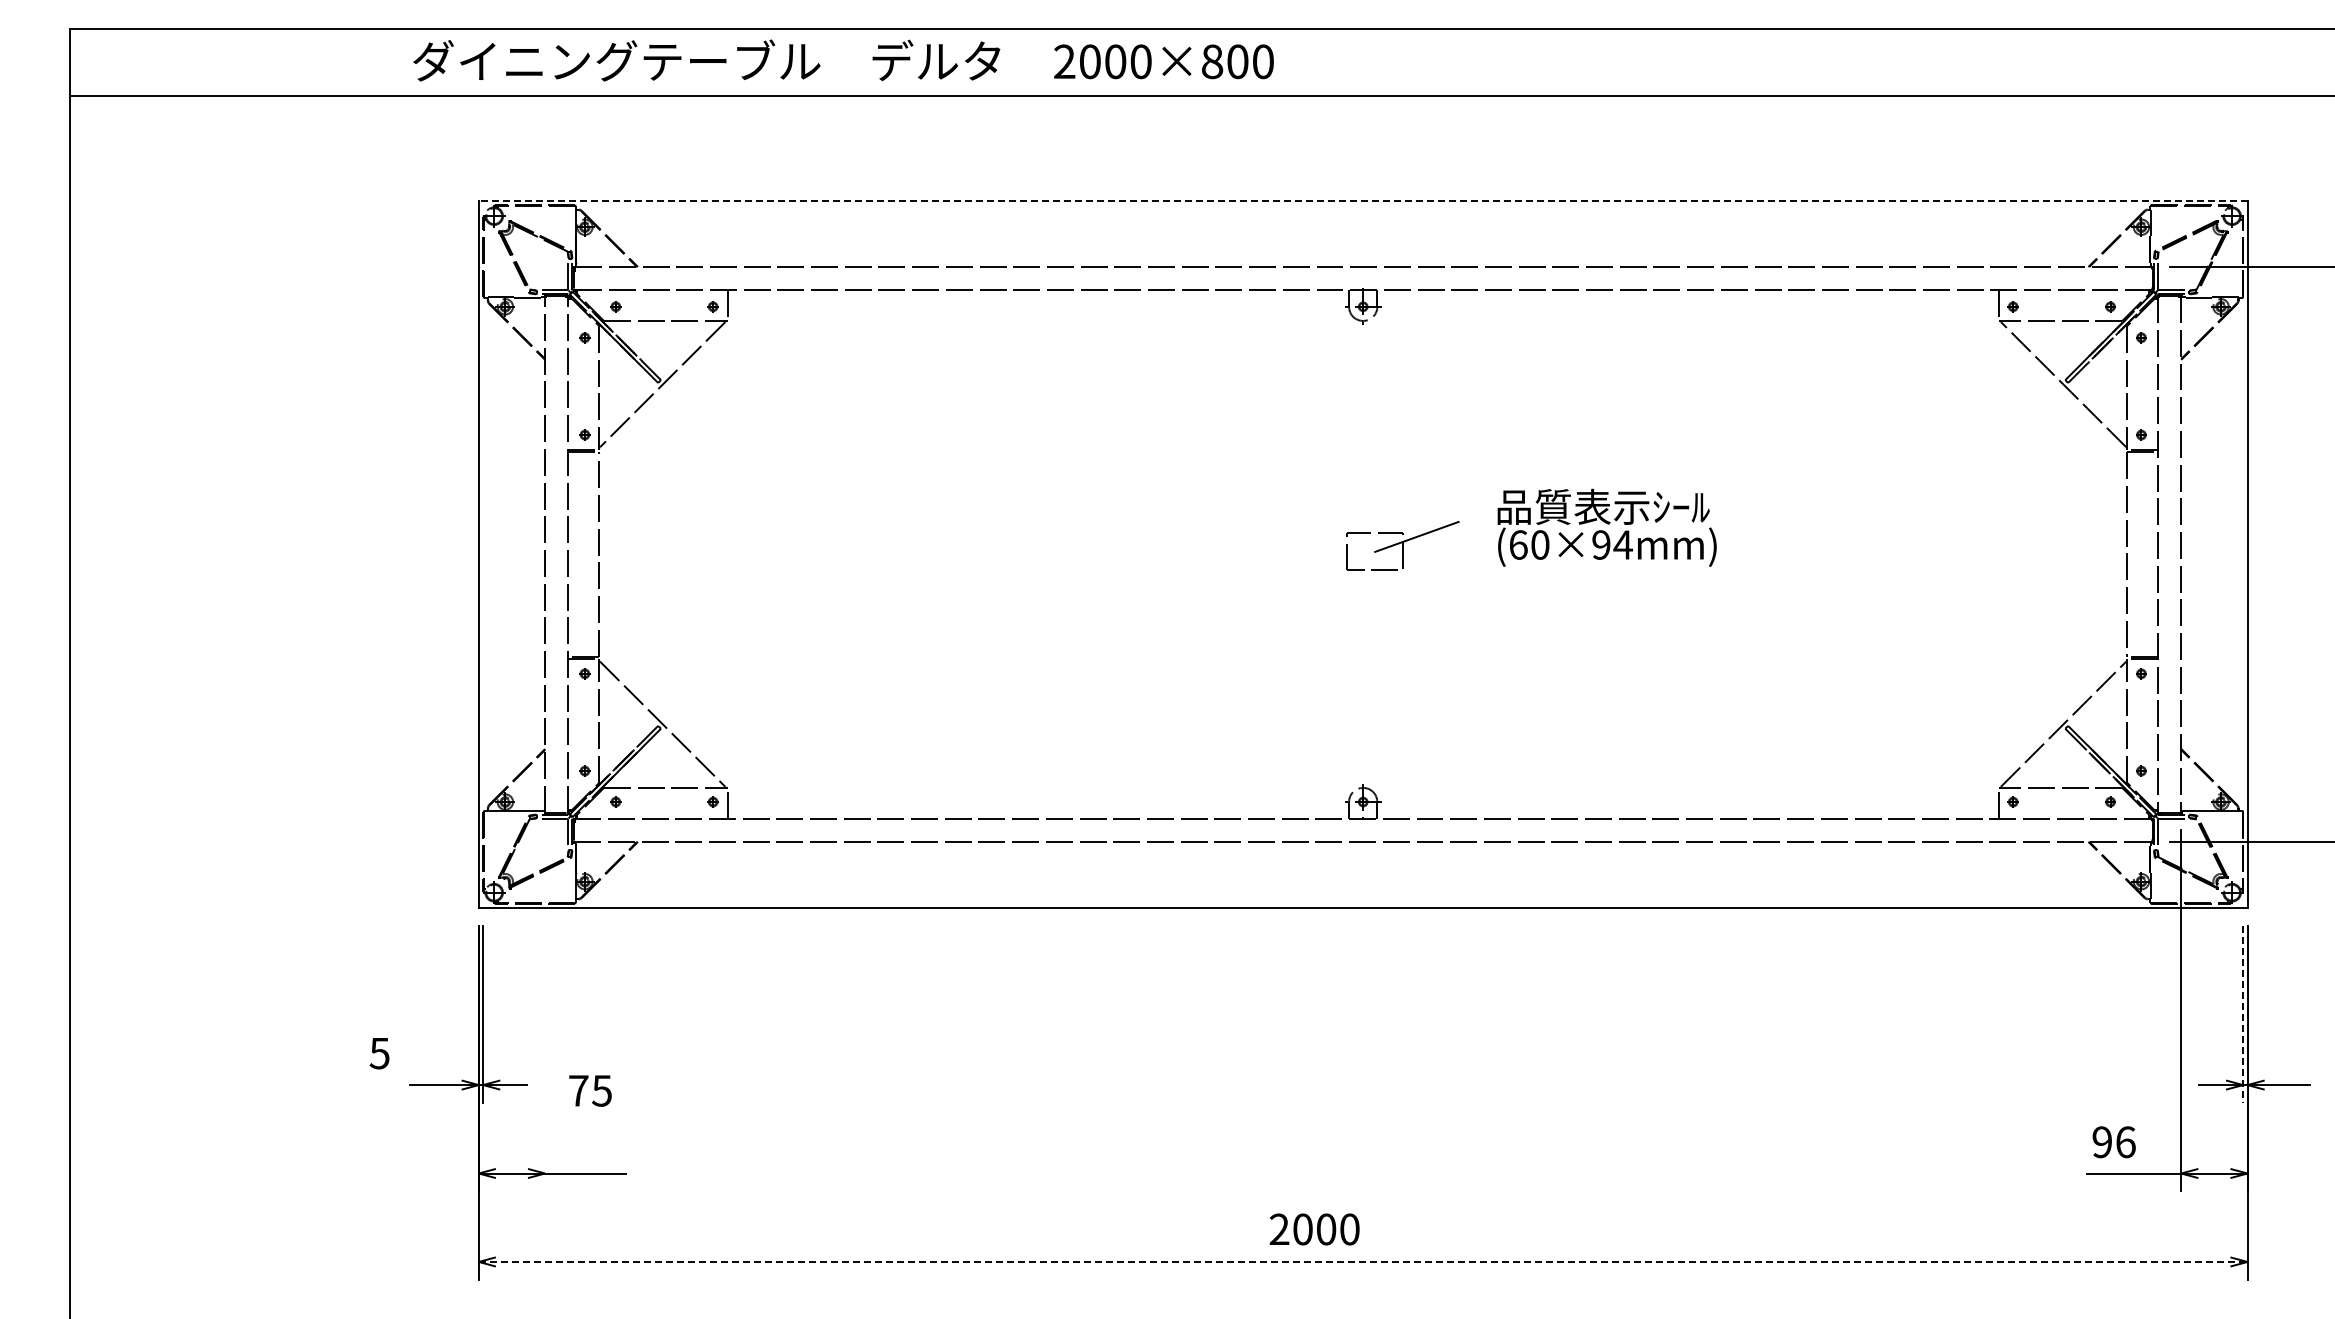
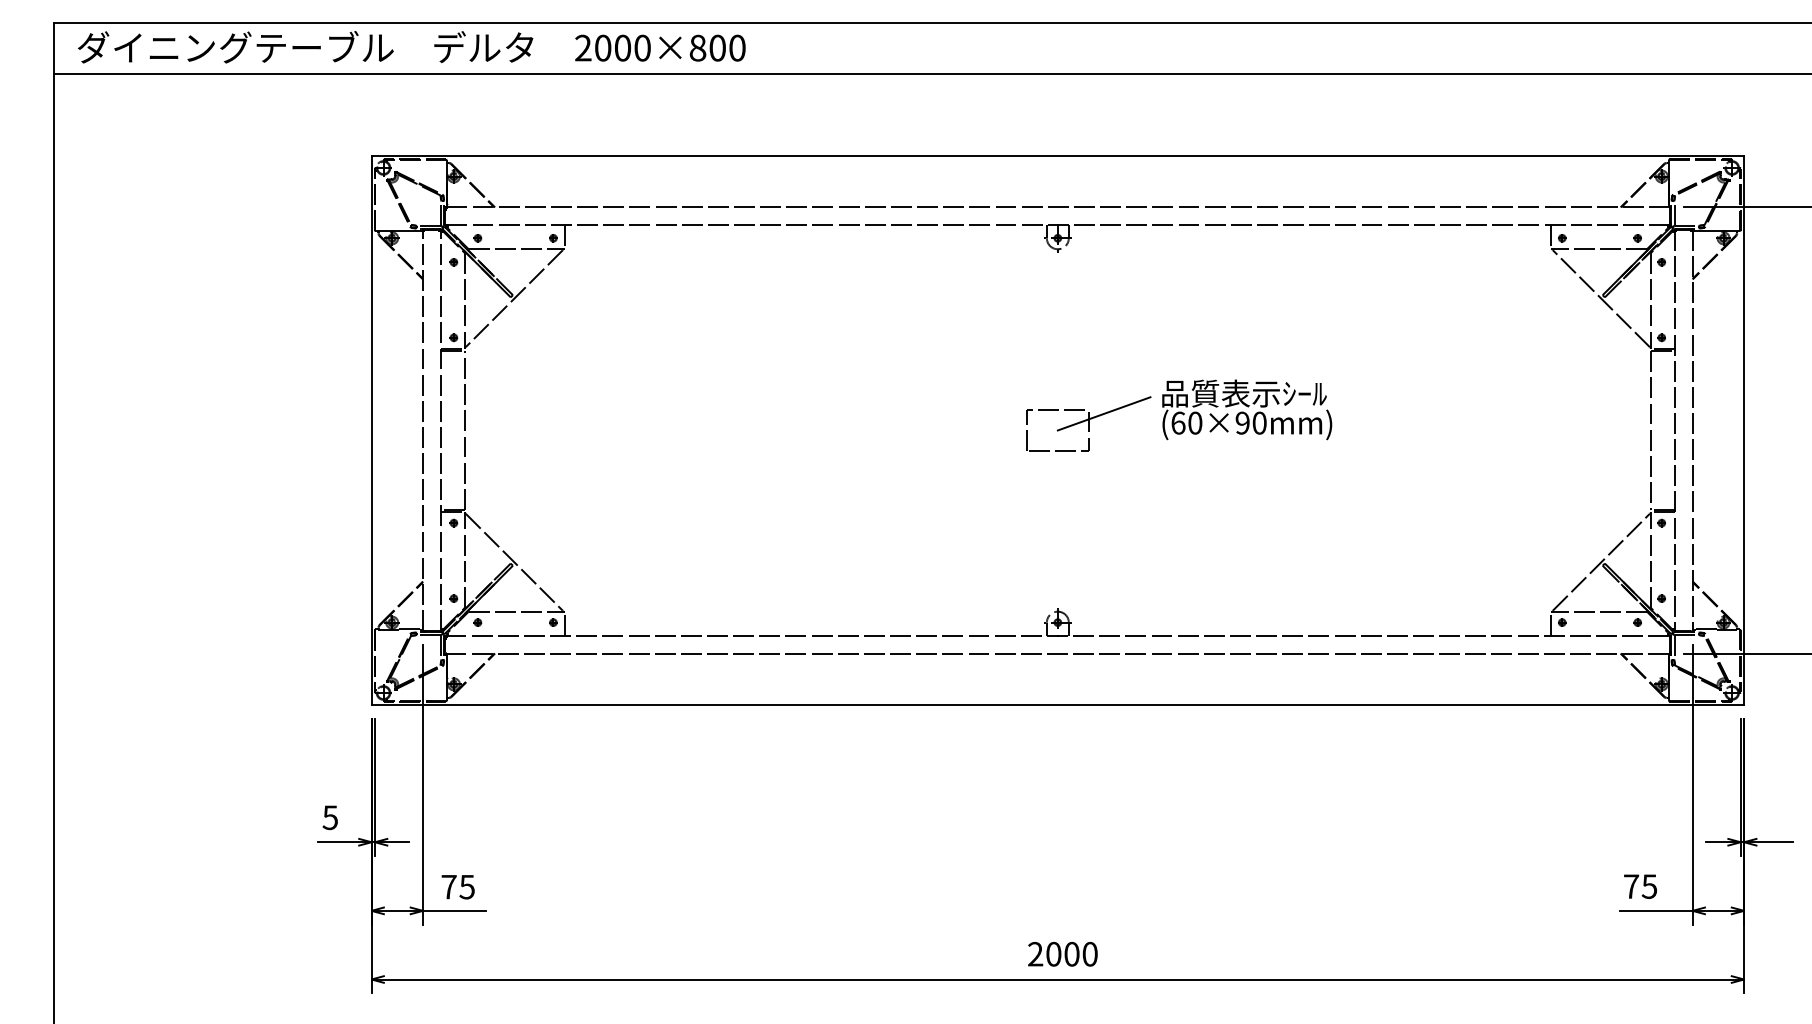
text: (843, 60) -> (411, 47), moved
line: (1362, 200) -> (1057, 155), dashed -> solid
text: (1622, 544) -> (1259, 422), (60×94mm) -> (60×90mm)
part: (1402, 545) -> (1088, 423), size x1.43
line: (545, 1010) -> (423, 784), added
line: (2243, 1014) -> (1740, 787), dashed -> solid
text: (379, 1053) -> (330, 817), moved
text: (590, 1090) -> (458, 886), moved
text: (2113, 1142) -> (1640, 886), 96 -> 75
text: (1314, 1229) -> (1062, 954), moved
line: (1363, 1261) -> (1058, 979), dashed -> solid

